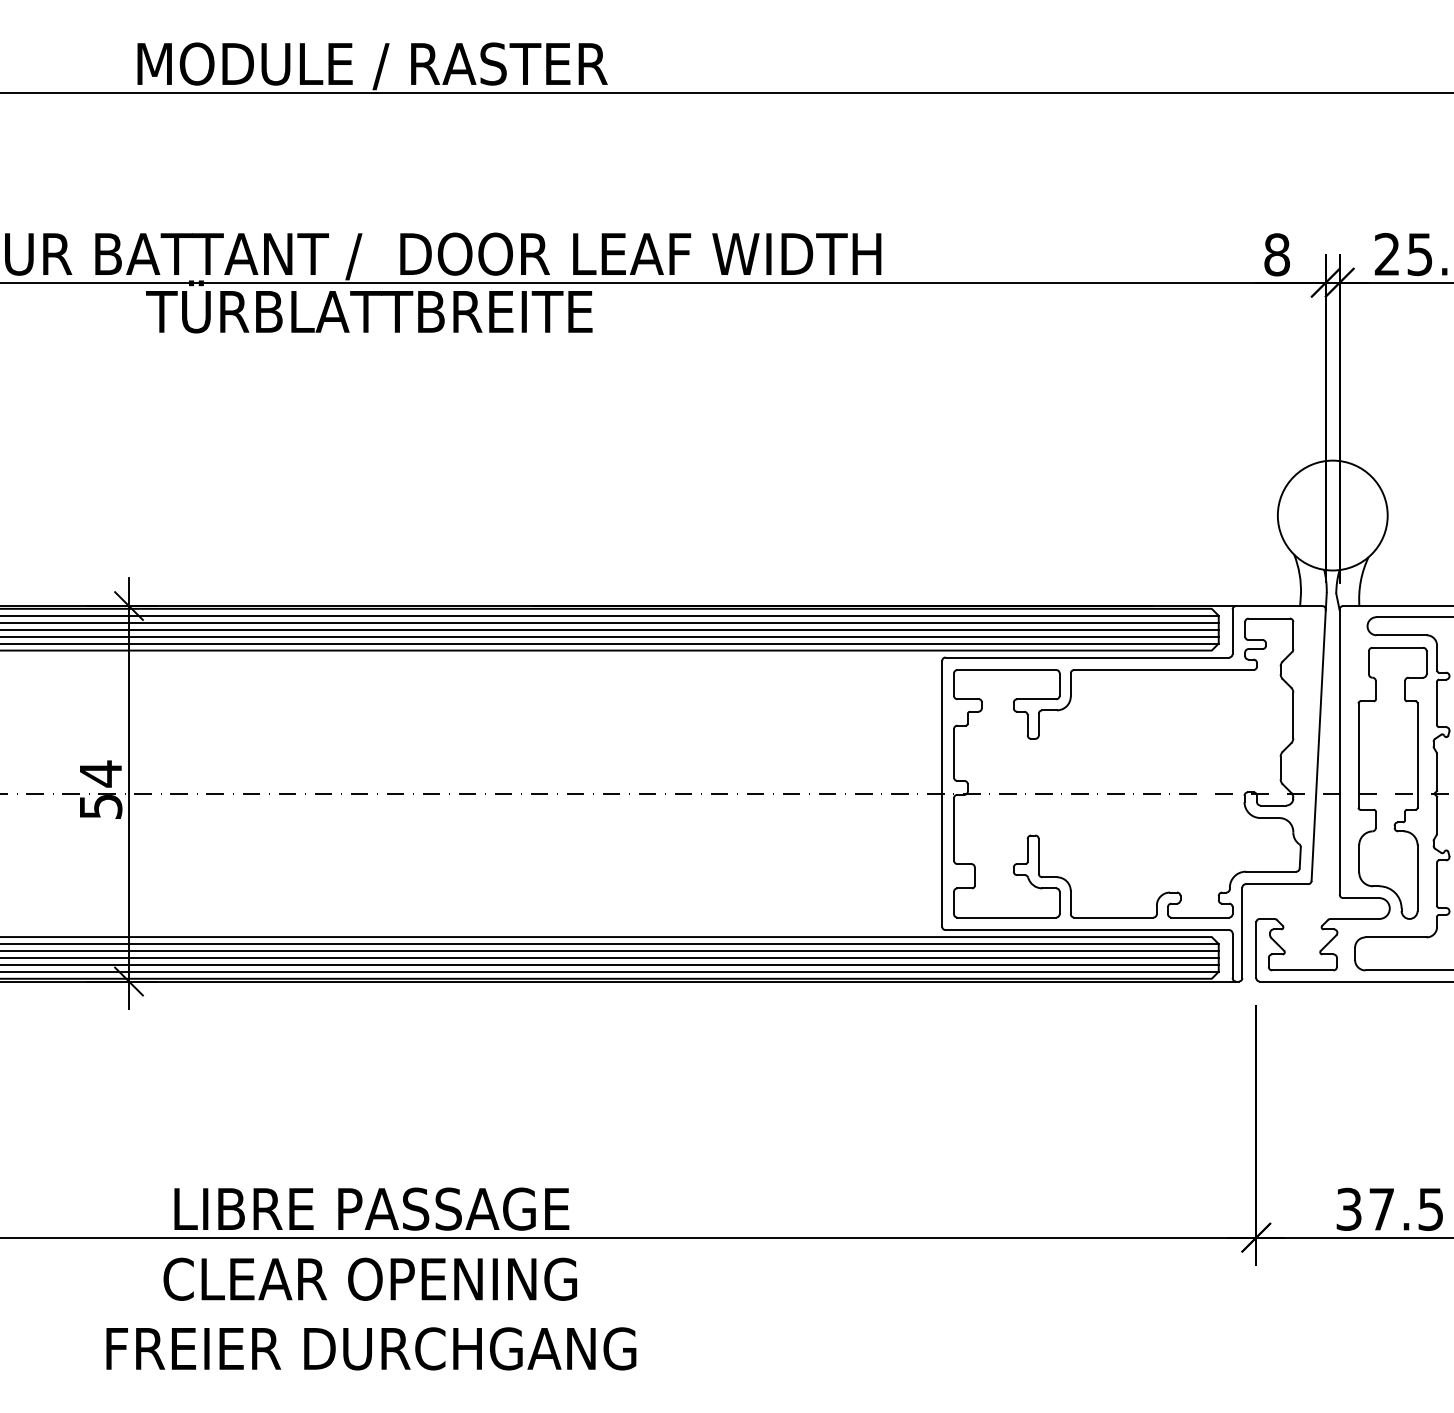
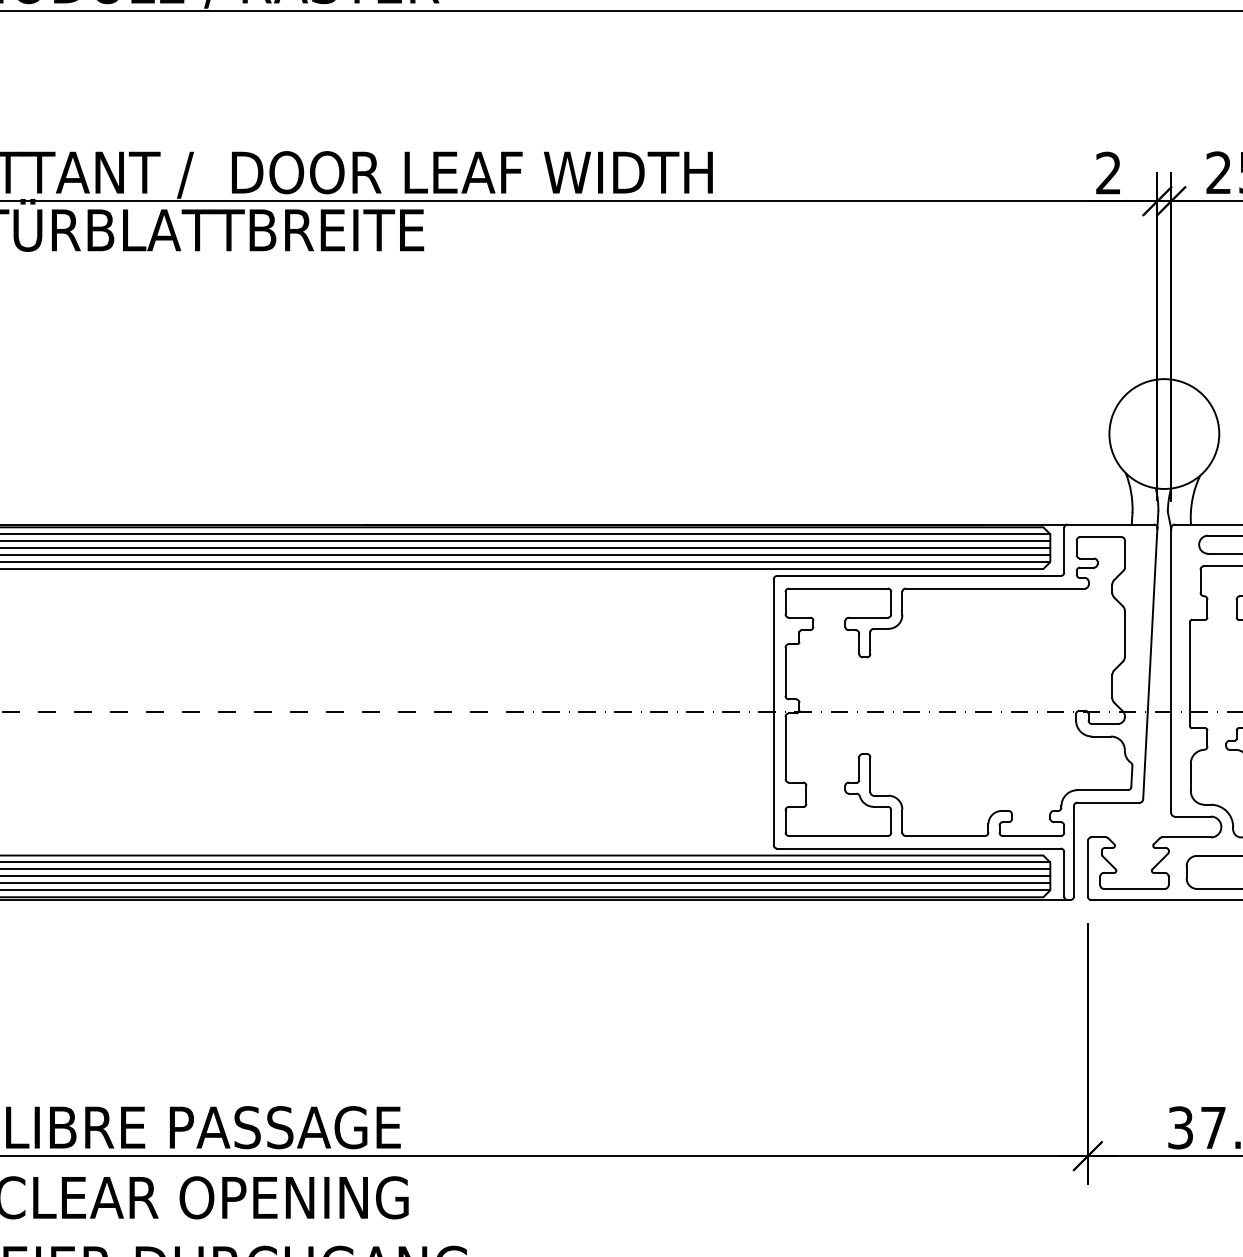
text: (1276, 254) -> (1108, 172), 8 -> 2

